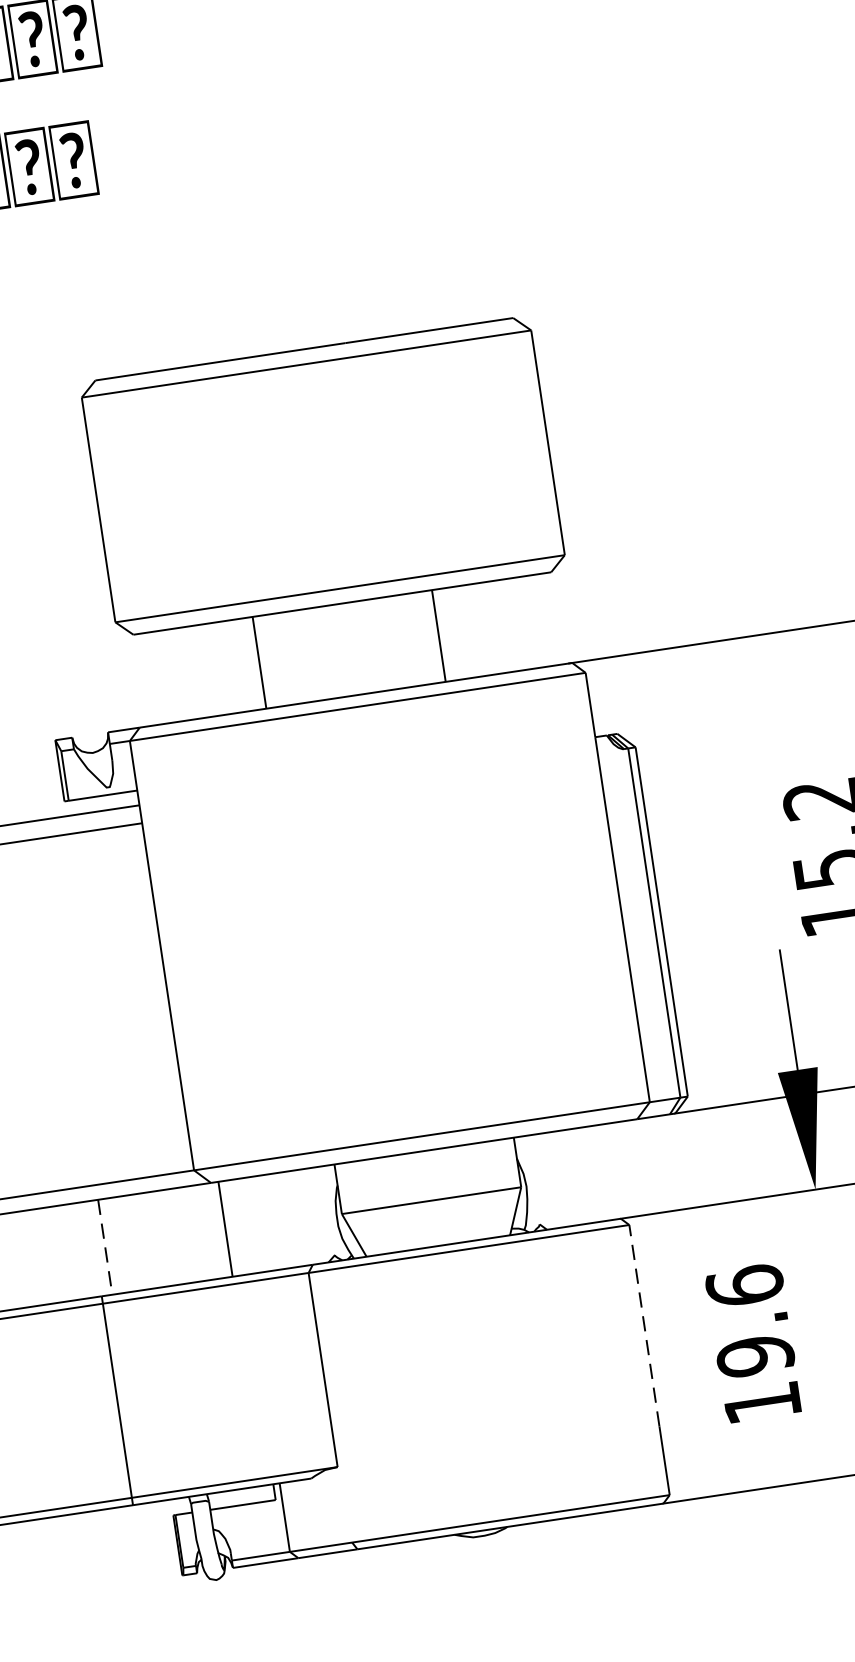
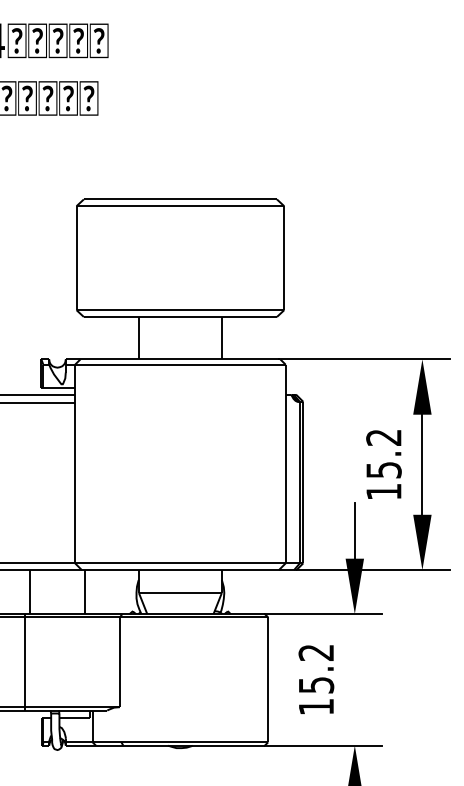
line: (104, 1248) -> (29, 592), dashed -> solid
text: (750, 1319) -> (316, 668), 19.6 -> 15.2
line: (645, 1326) -> (268, 664), dashed -> solid

